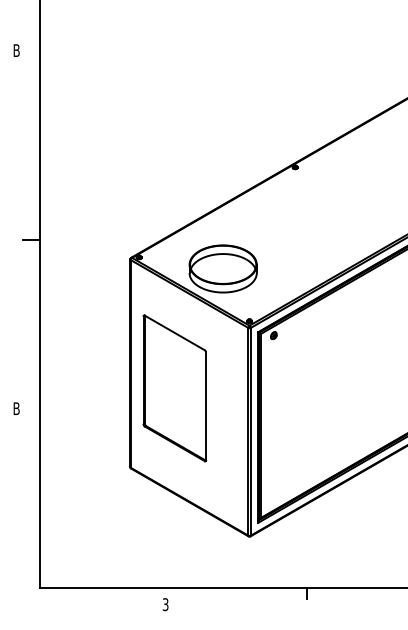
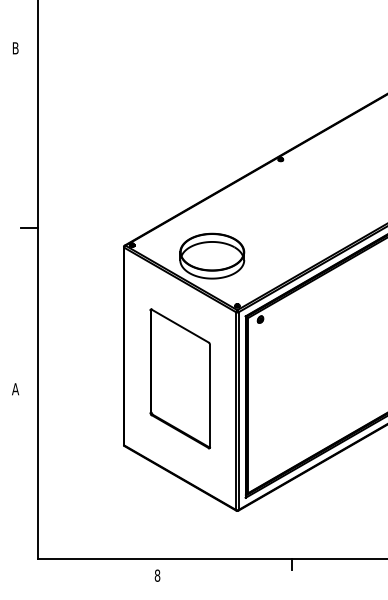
part: (174, 388) -> (179, 378), moved
text: (16, 409) -> (15, 389), B -> A
text: (165, 604) -> (157, 575), 3 -> 8

